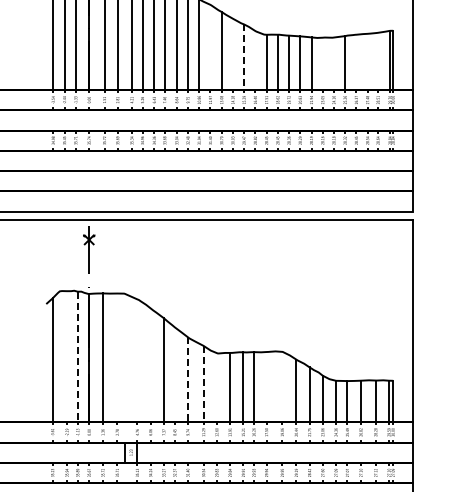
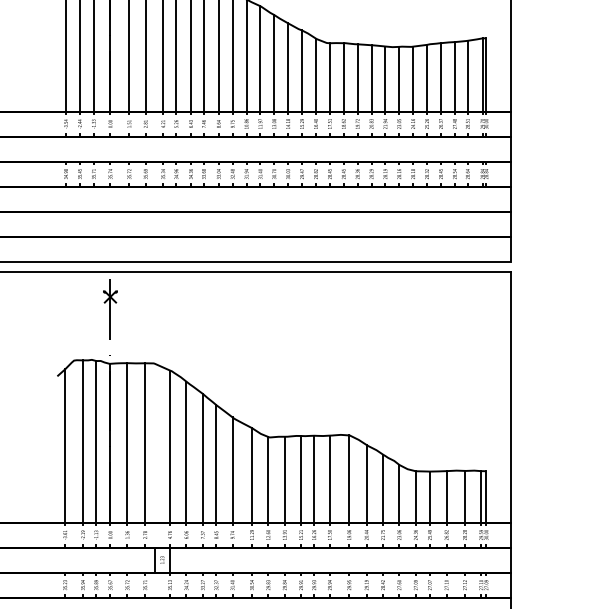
line: (210, 46) -> (260, 57), added
line: (232, 53) -> (287, 66), added
line: (244, 57) -> (302, 71), dashed -> solid
line: (255, 60) -> (316, 75), added
line: (378, 60) -> (468, 75), added
line: (356, 61) -> (441, 76), added
line: (367, 61) -> (454, 76), added
line: (322, 63) -> (399, 78), added
line: (333, 63) -> (412, 78), added
line: (67, 356) -> (83, 441), added
line: (77, 357) -> (95, 442), dashed -> solid
line: (117, 357) -> (145, 442), added
line: (137, 360) -> (170, 446), added
line: (150, 365) -> (186, 452), added
line: (174, 374) -> (215, 463), added
line: (187, 379) -> (232, 469), dashed -> solid
line: (203, 384) -> (251, 475), dashed -> solid
line: (282, 386) -> (349, 478), added
line: (216, 387) -> (267, 479), added
line: (266, 387) -> (329, 479), added

